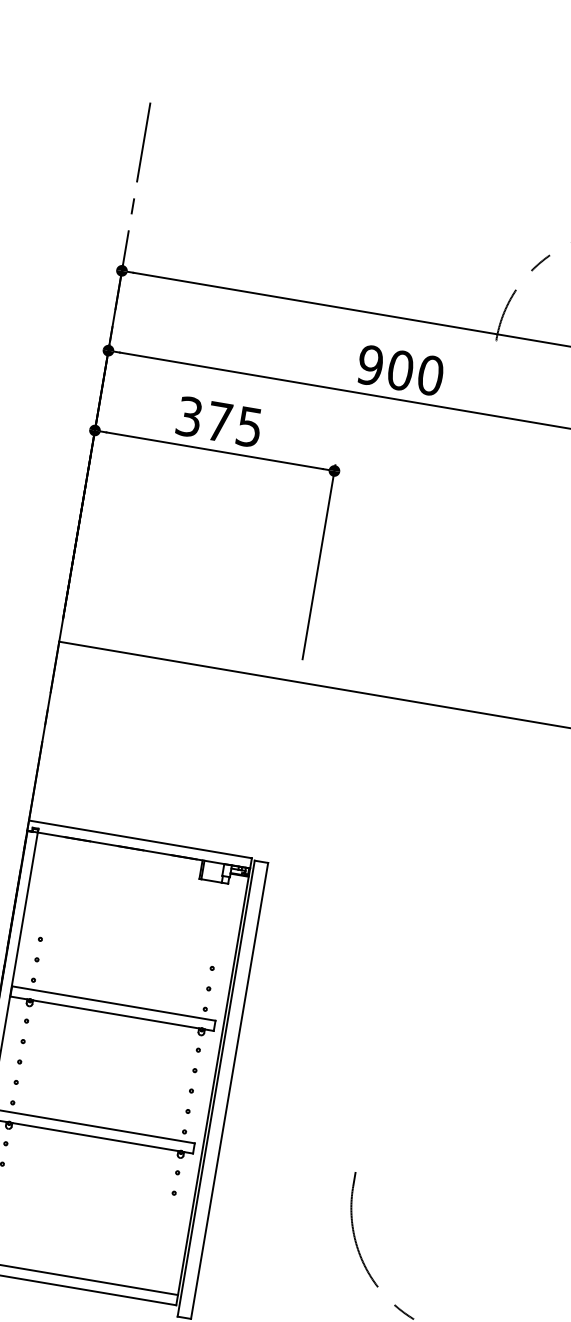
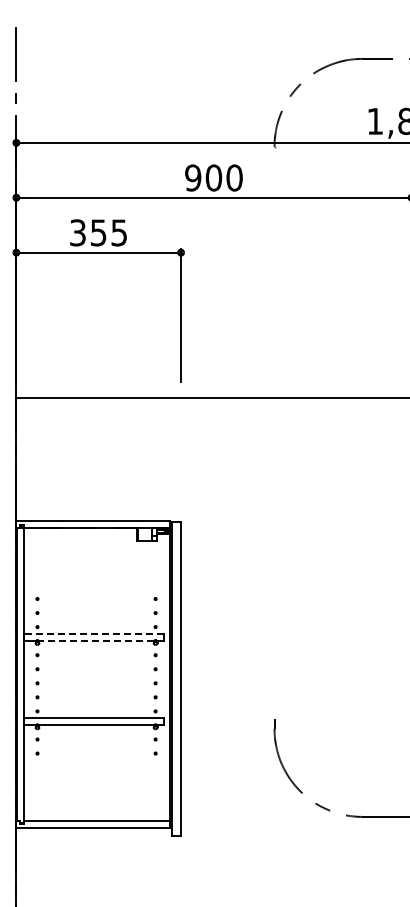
text: (219, 421) -> (98, 232), 375 -> 355
line: (113, 1003) -> (93, 633), solid -> dashed
line: (116, 1014) -> (96, 640), solid -> dashed

